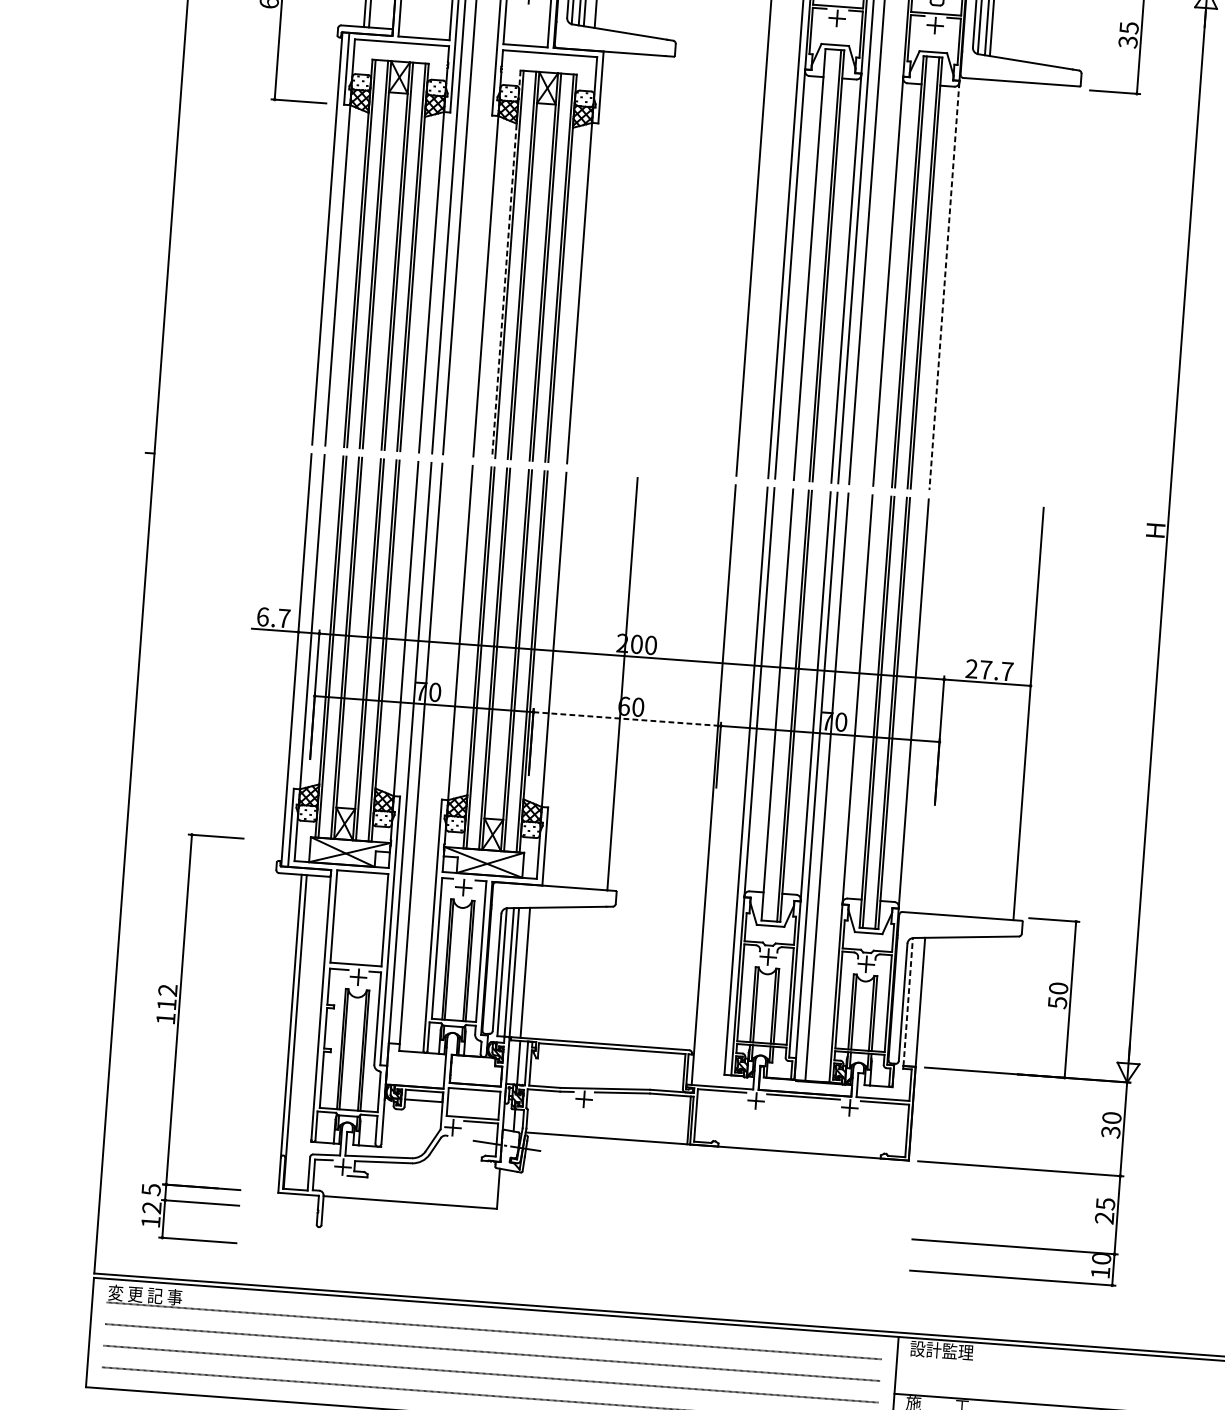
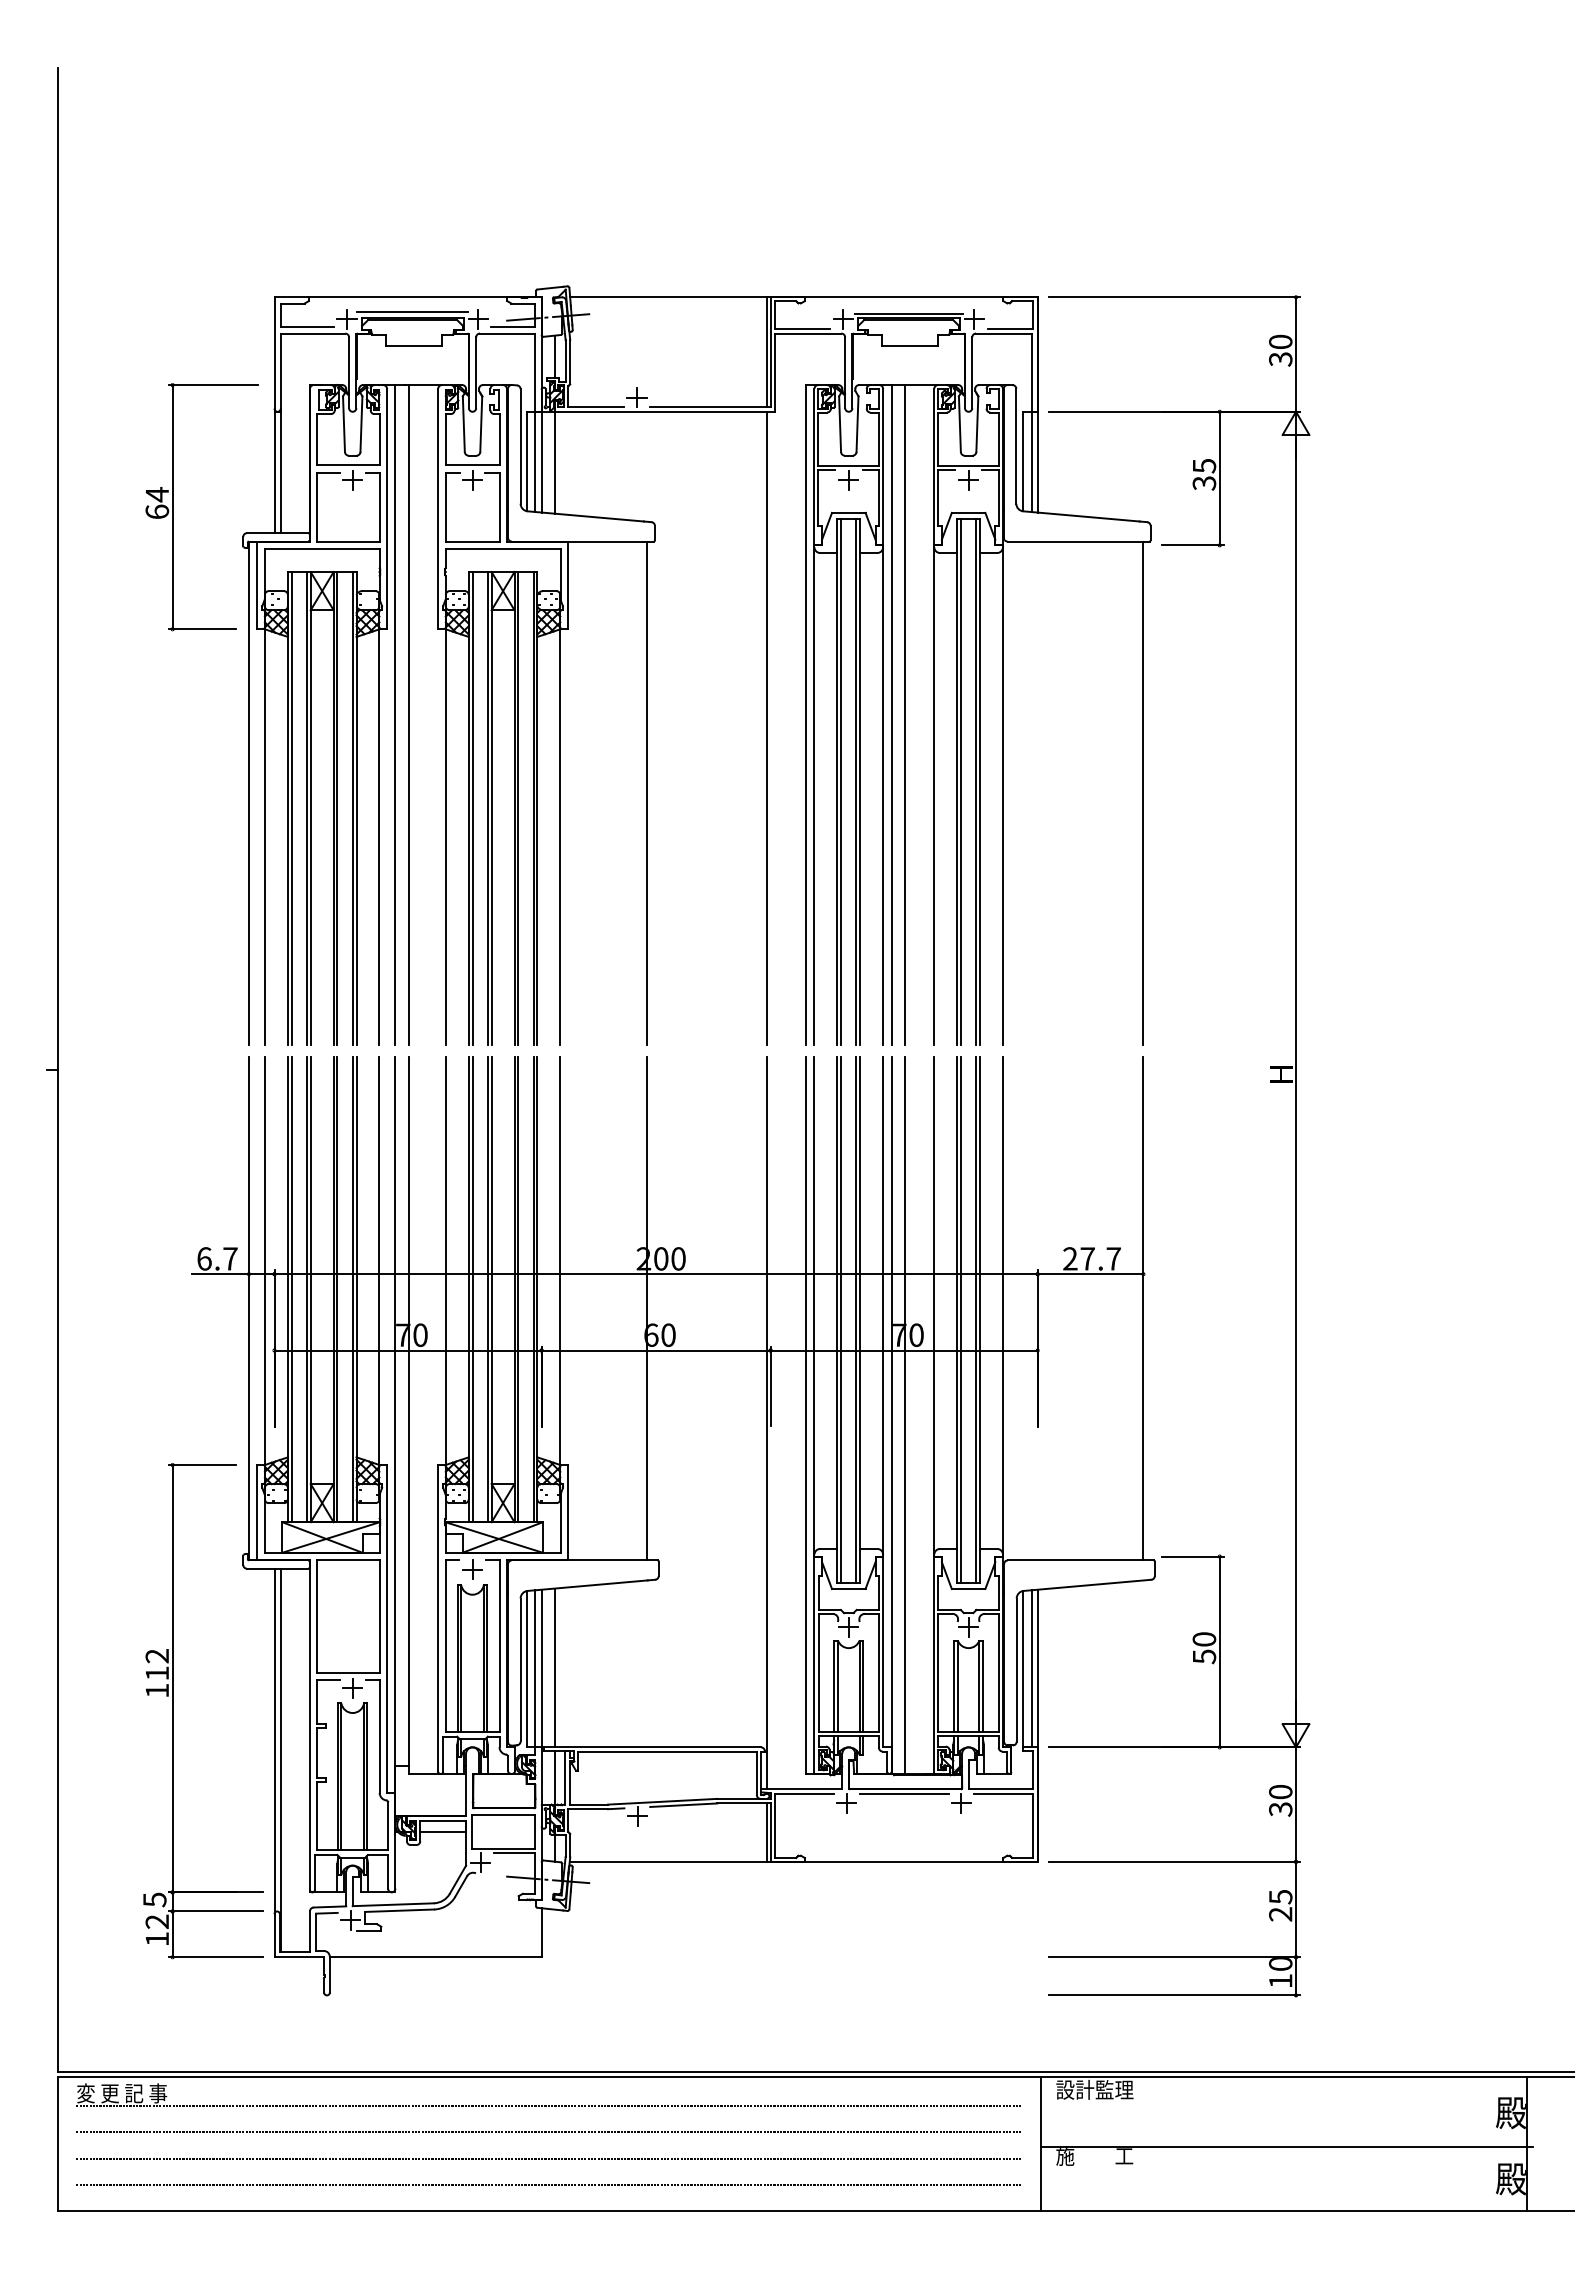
line: (653, 262) -> (647, 793), added
line: (506, 264) -> (468, 808), dashed -> solid
line: (813, 264) -> (841, 781), added
line: (944, 286) -> (1002, 796), dashed -> solid
line: (1059, 292) -> (1143, 793), added
line: (780, 704) -> (841, 1319), added
line: (627, 719) -> (656, 1350), dashed -> solid
line: (907, 1001) -> (1022, 1668), dashed -> solid
line: (915, 1001) -> (1031, 1668), added
part: (177, 1036) -> (173, 1711), moved

